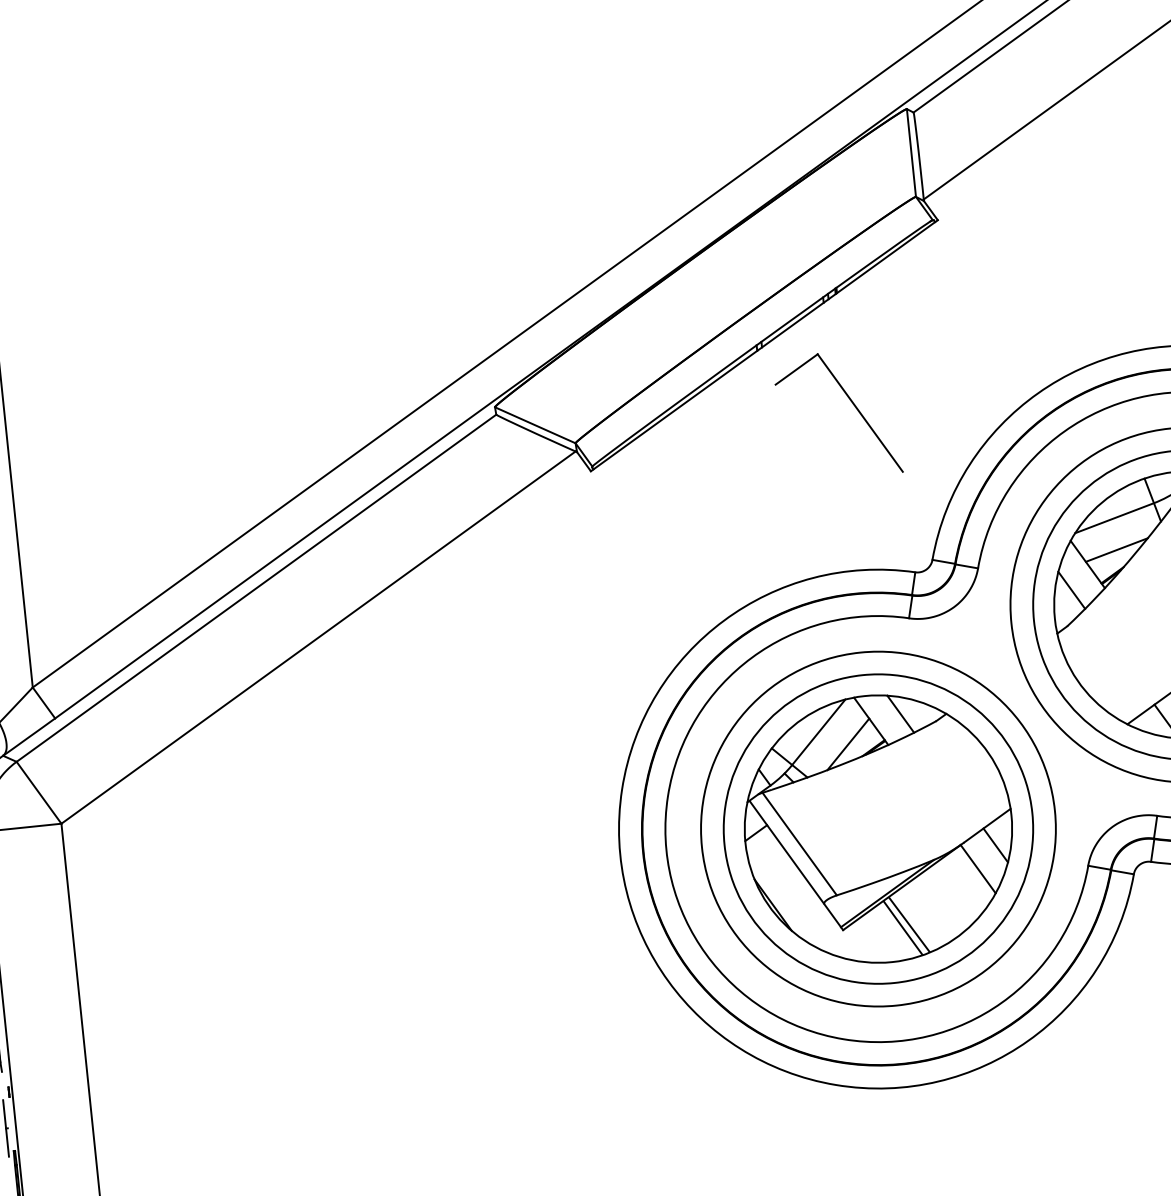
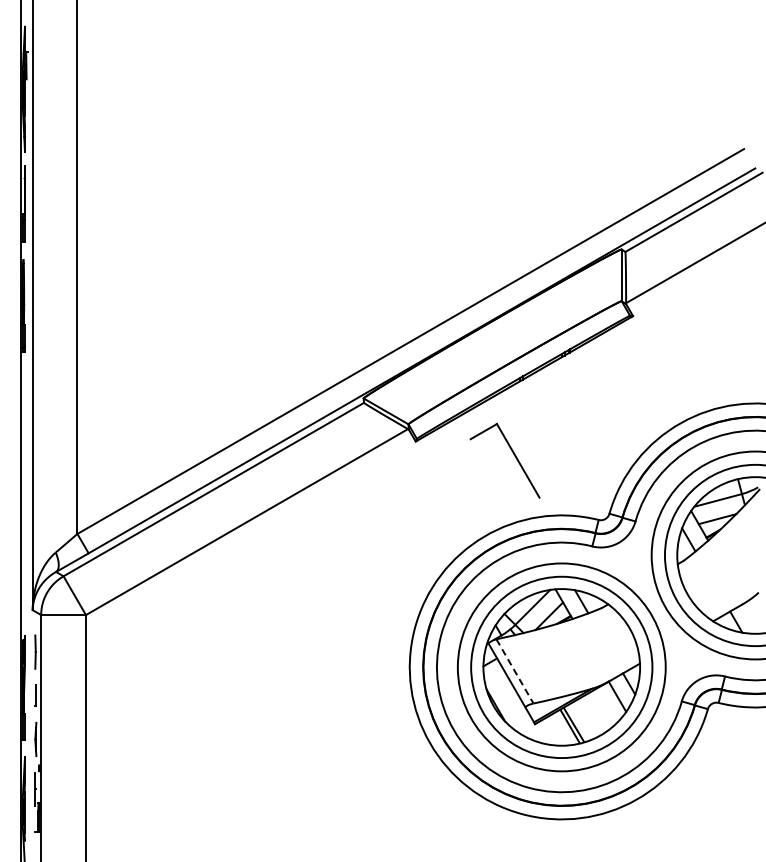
part: (849, 401) -> (512, 453), moved
line: (800, 844) -> (515, 671), solid -> dashed

